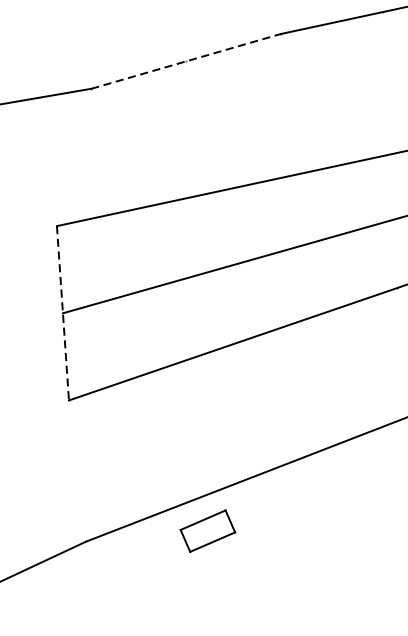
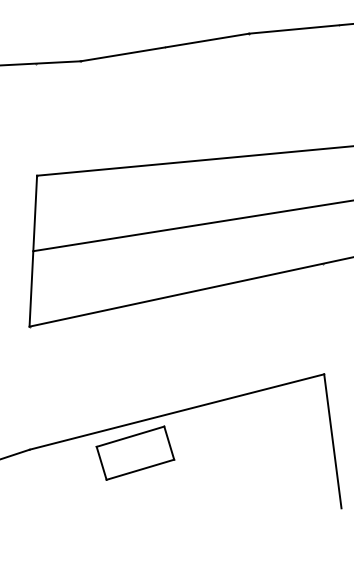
line: (186, 61) -> (165, 47), dashed -> solid
line: (63, 313) -> (33, 251), dashed -> solid
part: (207, 530) -> (135, 452), size x1.67

